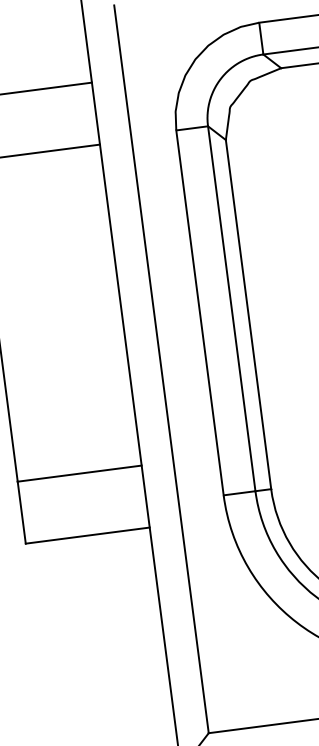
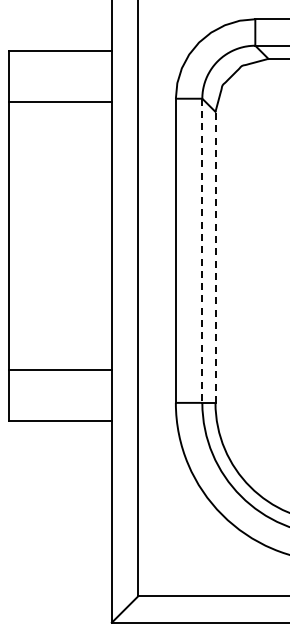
line: (232, 309) -> (202, 251), solid -> dashed
line: (248, 314) -> (215, 257), solid -> dashed

